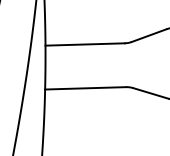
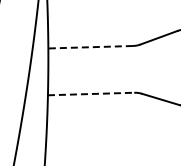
line: (85, 44) -> (90, 47), solid -> dashed
line: (85, 88) -> (91, 94), solid -> dashed

